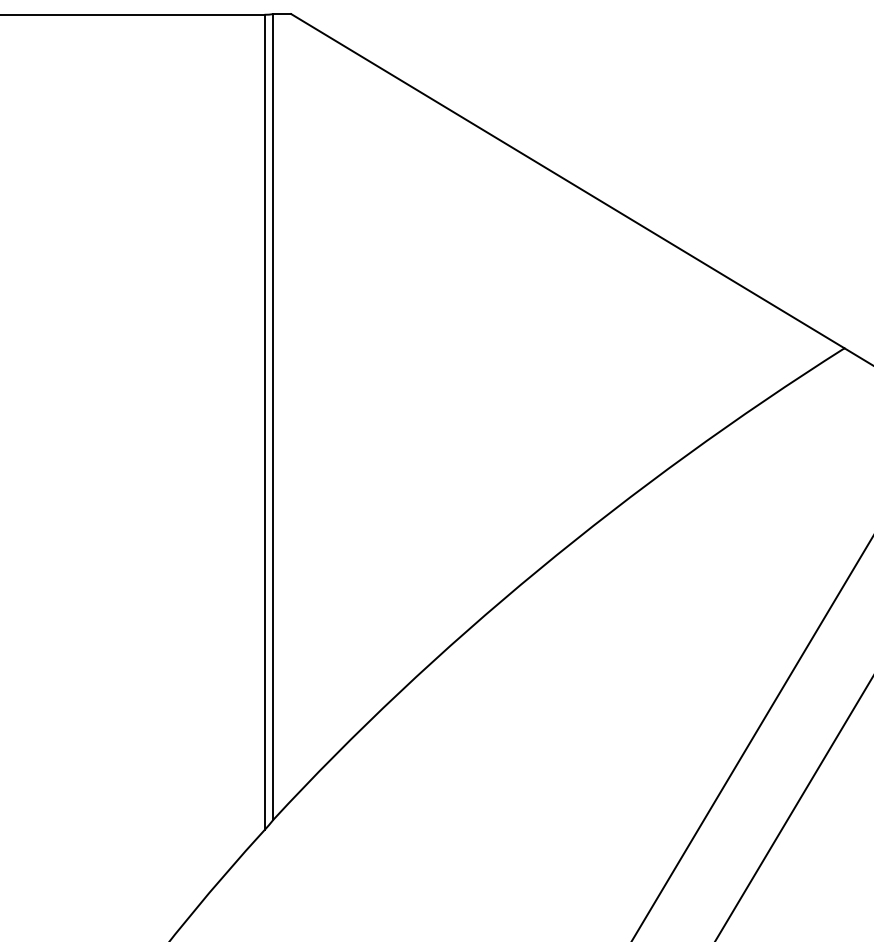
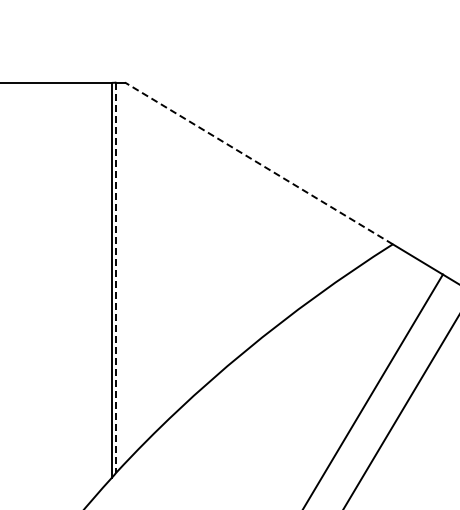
line: (566, 181) -> (258, 163), solid -> dashed
line: (273, 418) -> (116, 278), solid -> dashed

